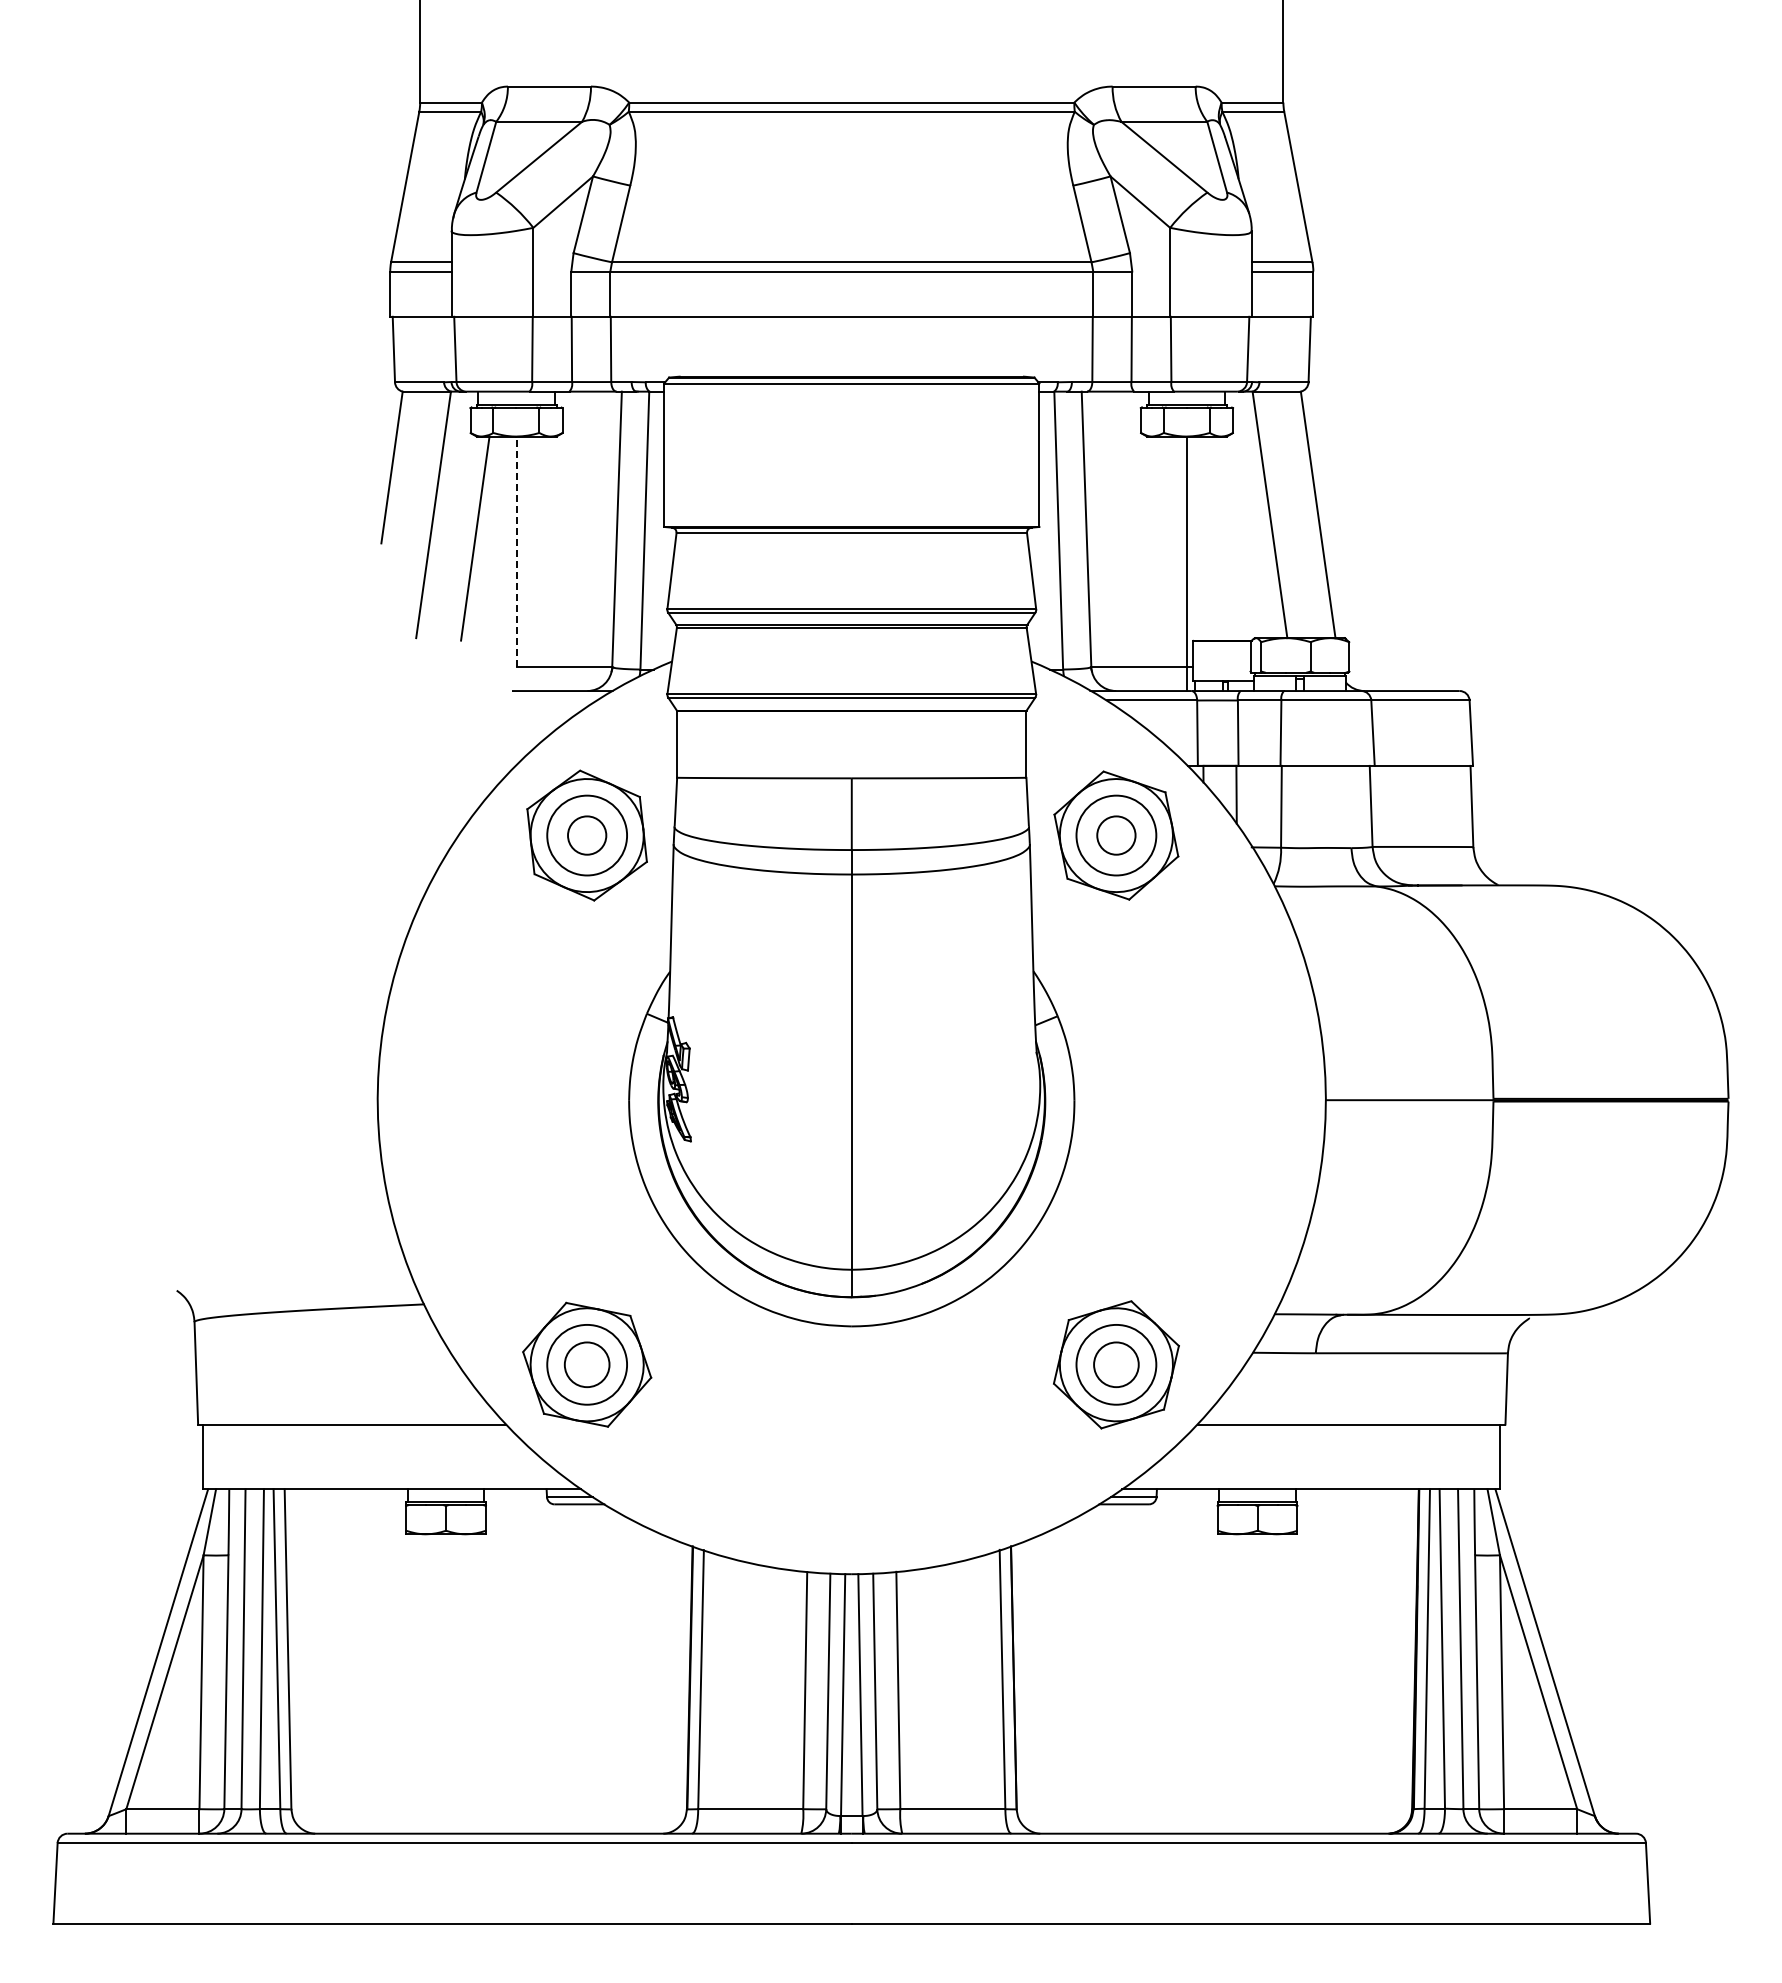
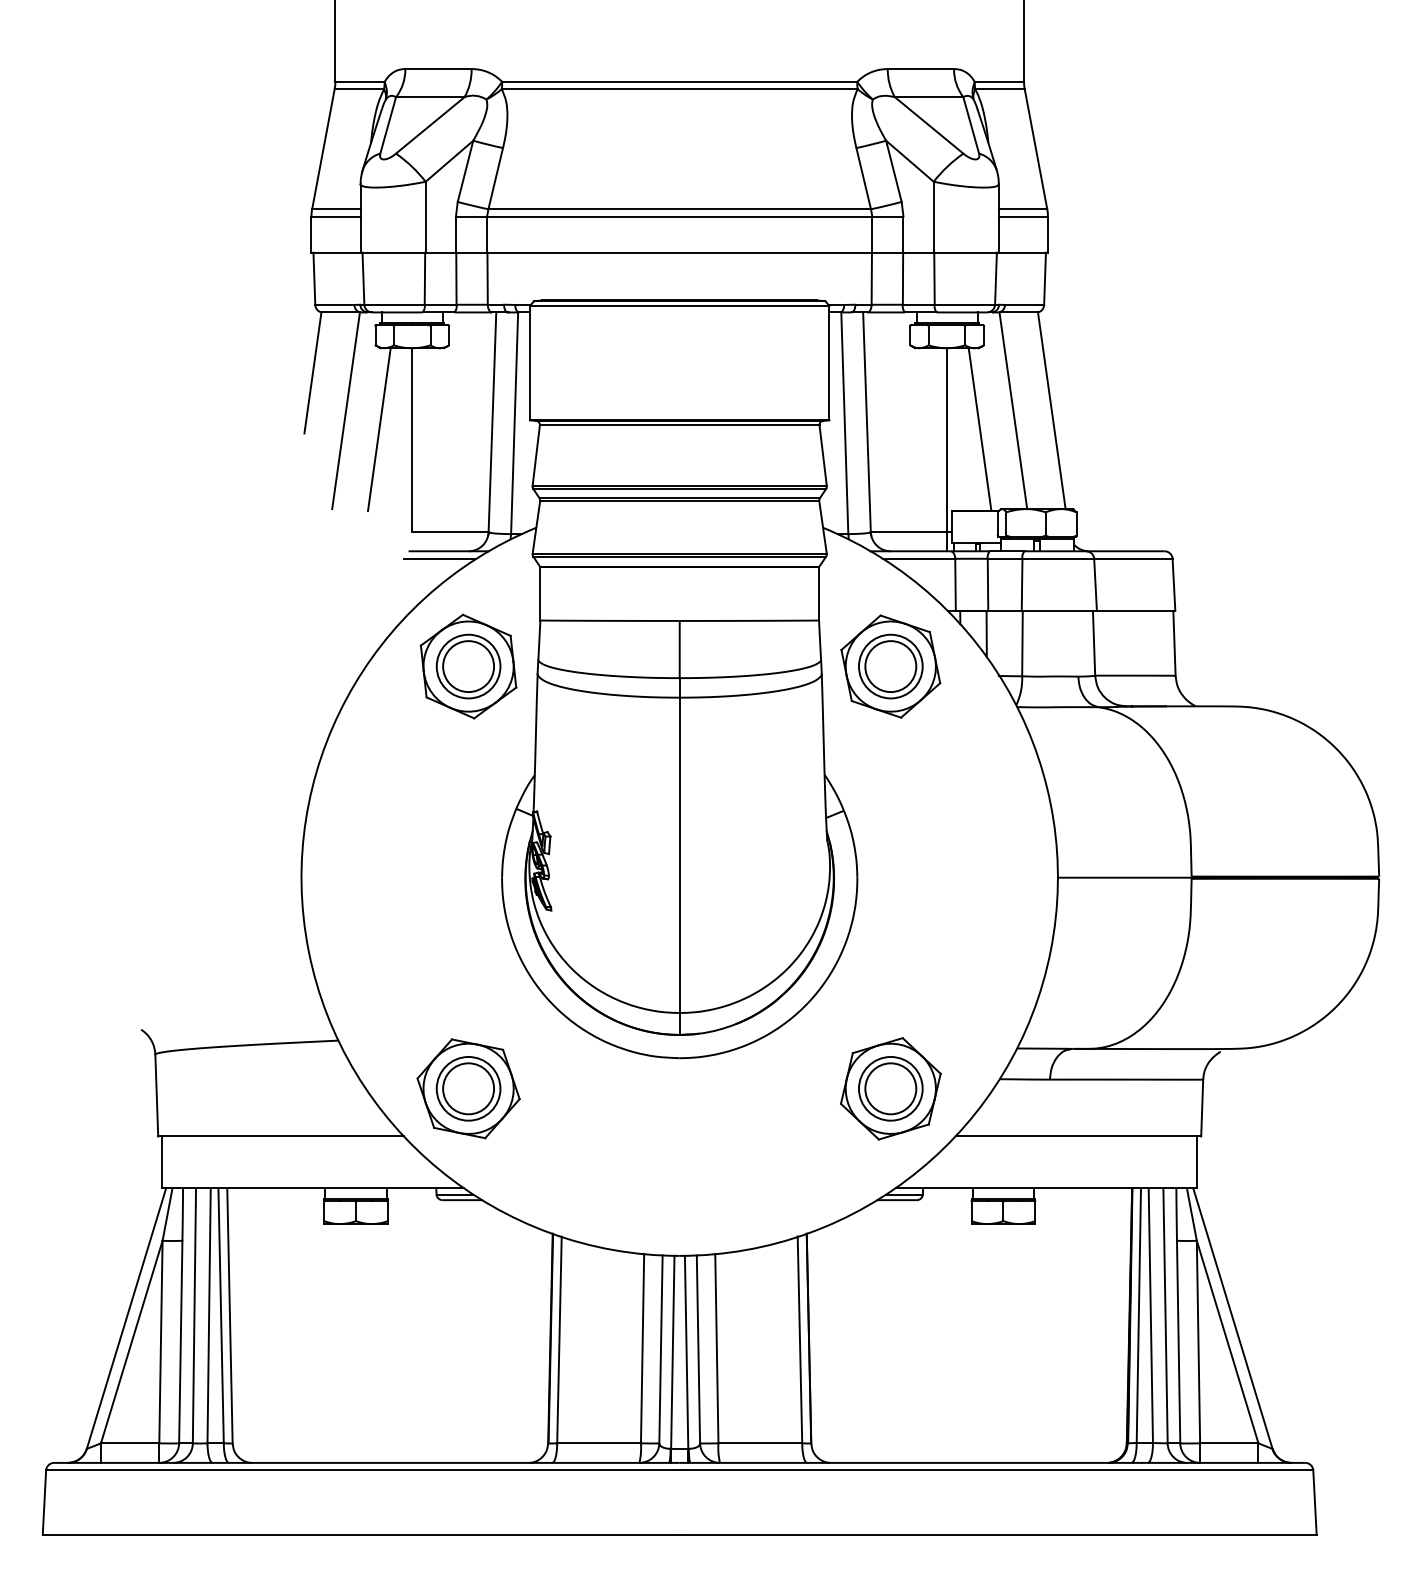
line: (1228, 538) -> (980, 429), added
line: (516, 551) -> (412, 439), dashed -> solid
line: (551, 700) -> (440, 558), added
circle: (587, 835) -> (468, 666), size x1.67
circle: (1116, 835) -> (890, 666), size x1.67
circle: (587, 1364) -> (468, 1088), size x1.43
circle: (1116, 1364) -> (890, 1088), size x1.43

